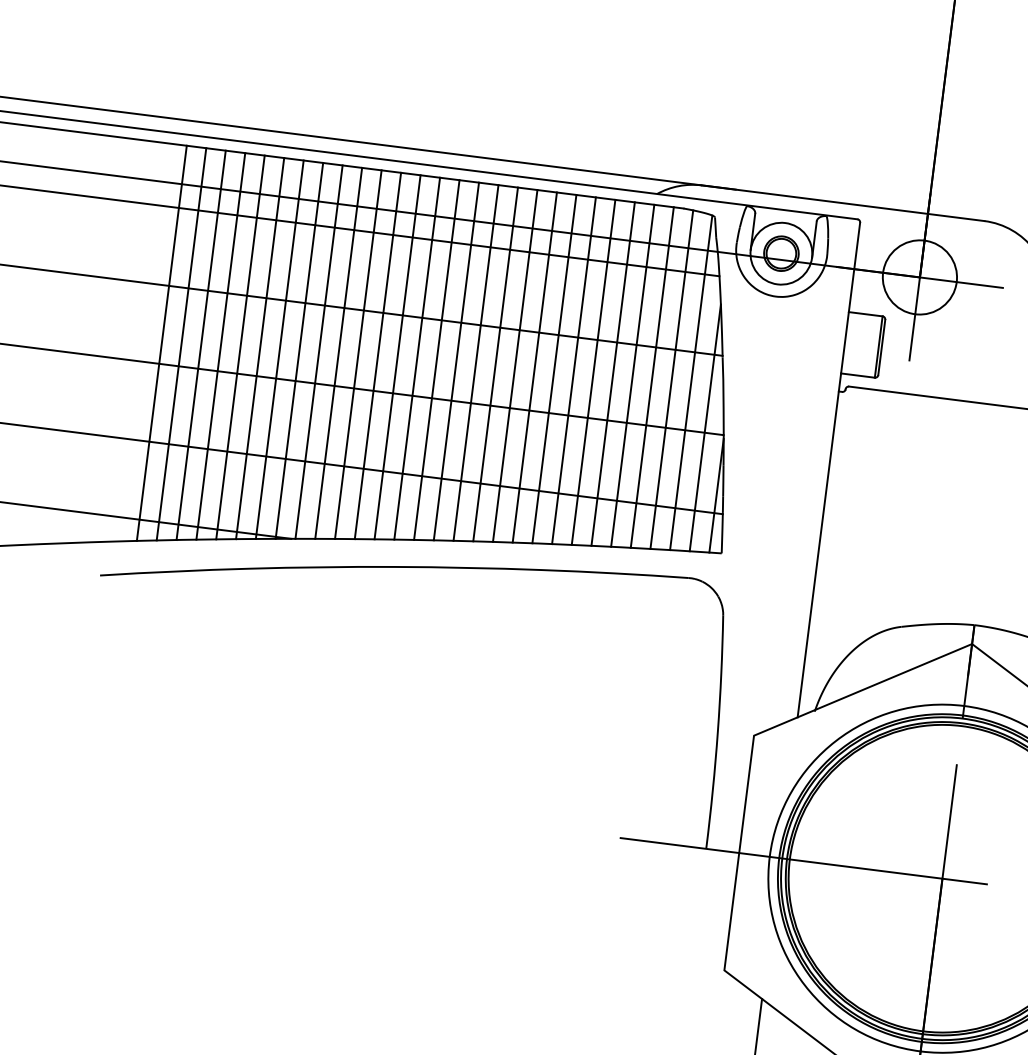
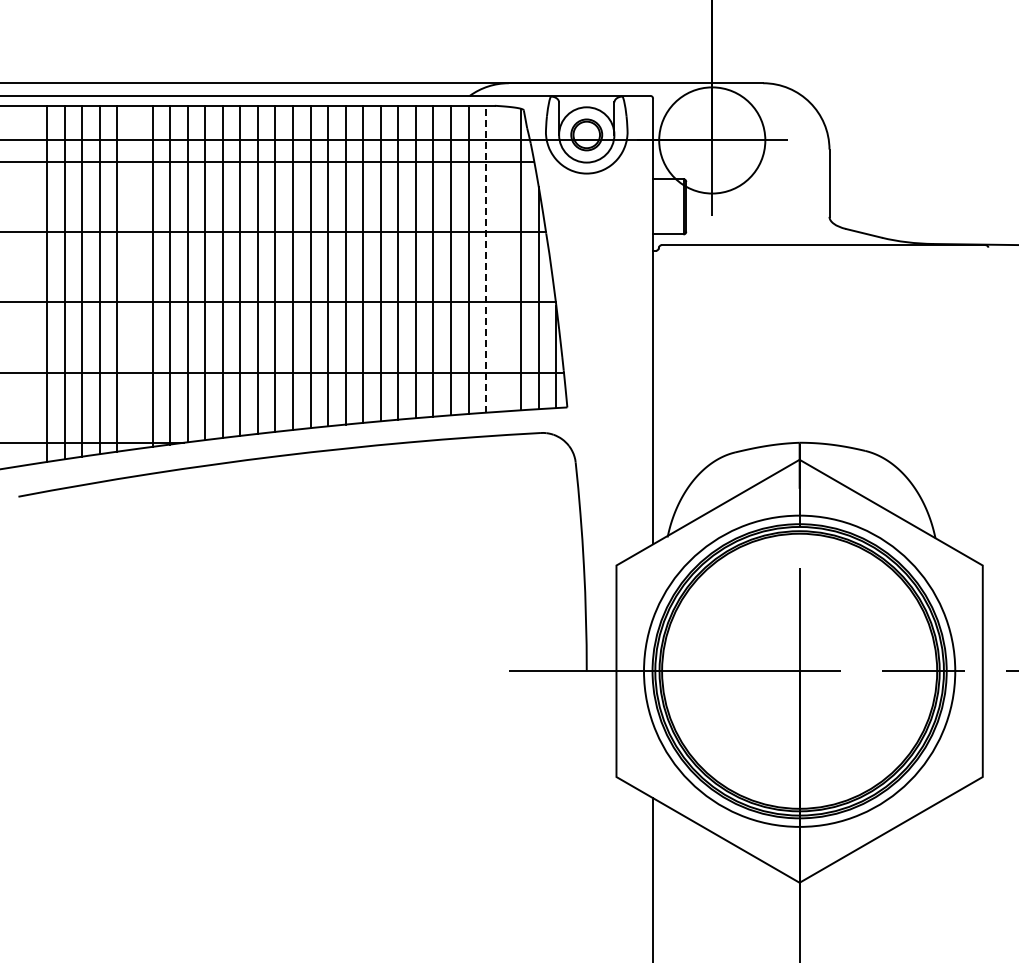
circle: (920, 277) -> (712, 140), size x1.6
line: (260, 348) -> (135, 277), removed
line: (652, 376) -> (486, 258), solid -> dashed
line: (671, 379) -> (503, 258), removed

